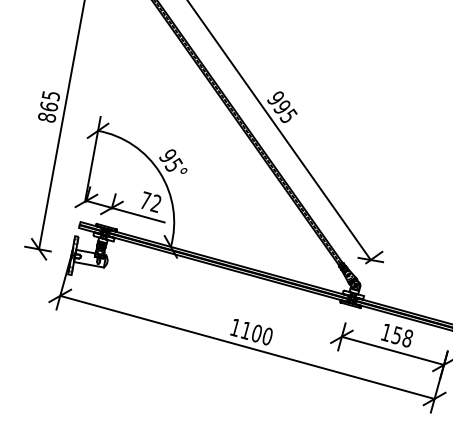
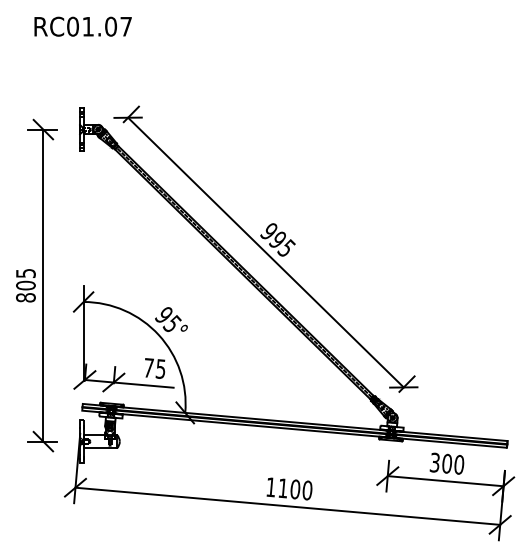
text: (48, 106) -> (25, 285), 865 -> 805
text: (156, 203) -> (160, 368), 72 -> 75
text: (396, 335) -> (446, 463), 158 -> 300

